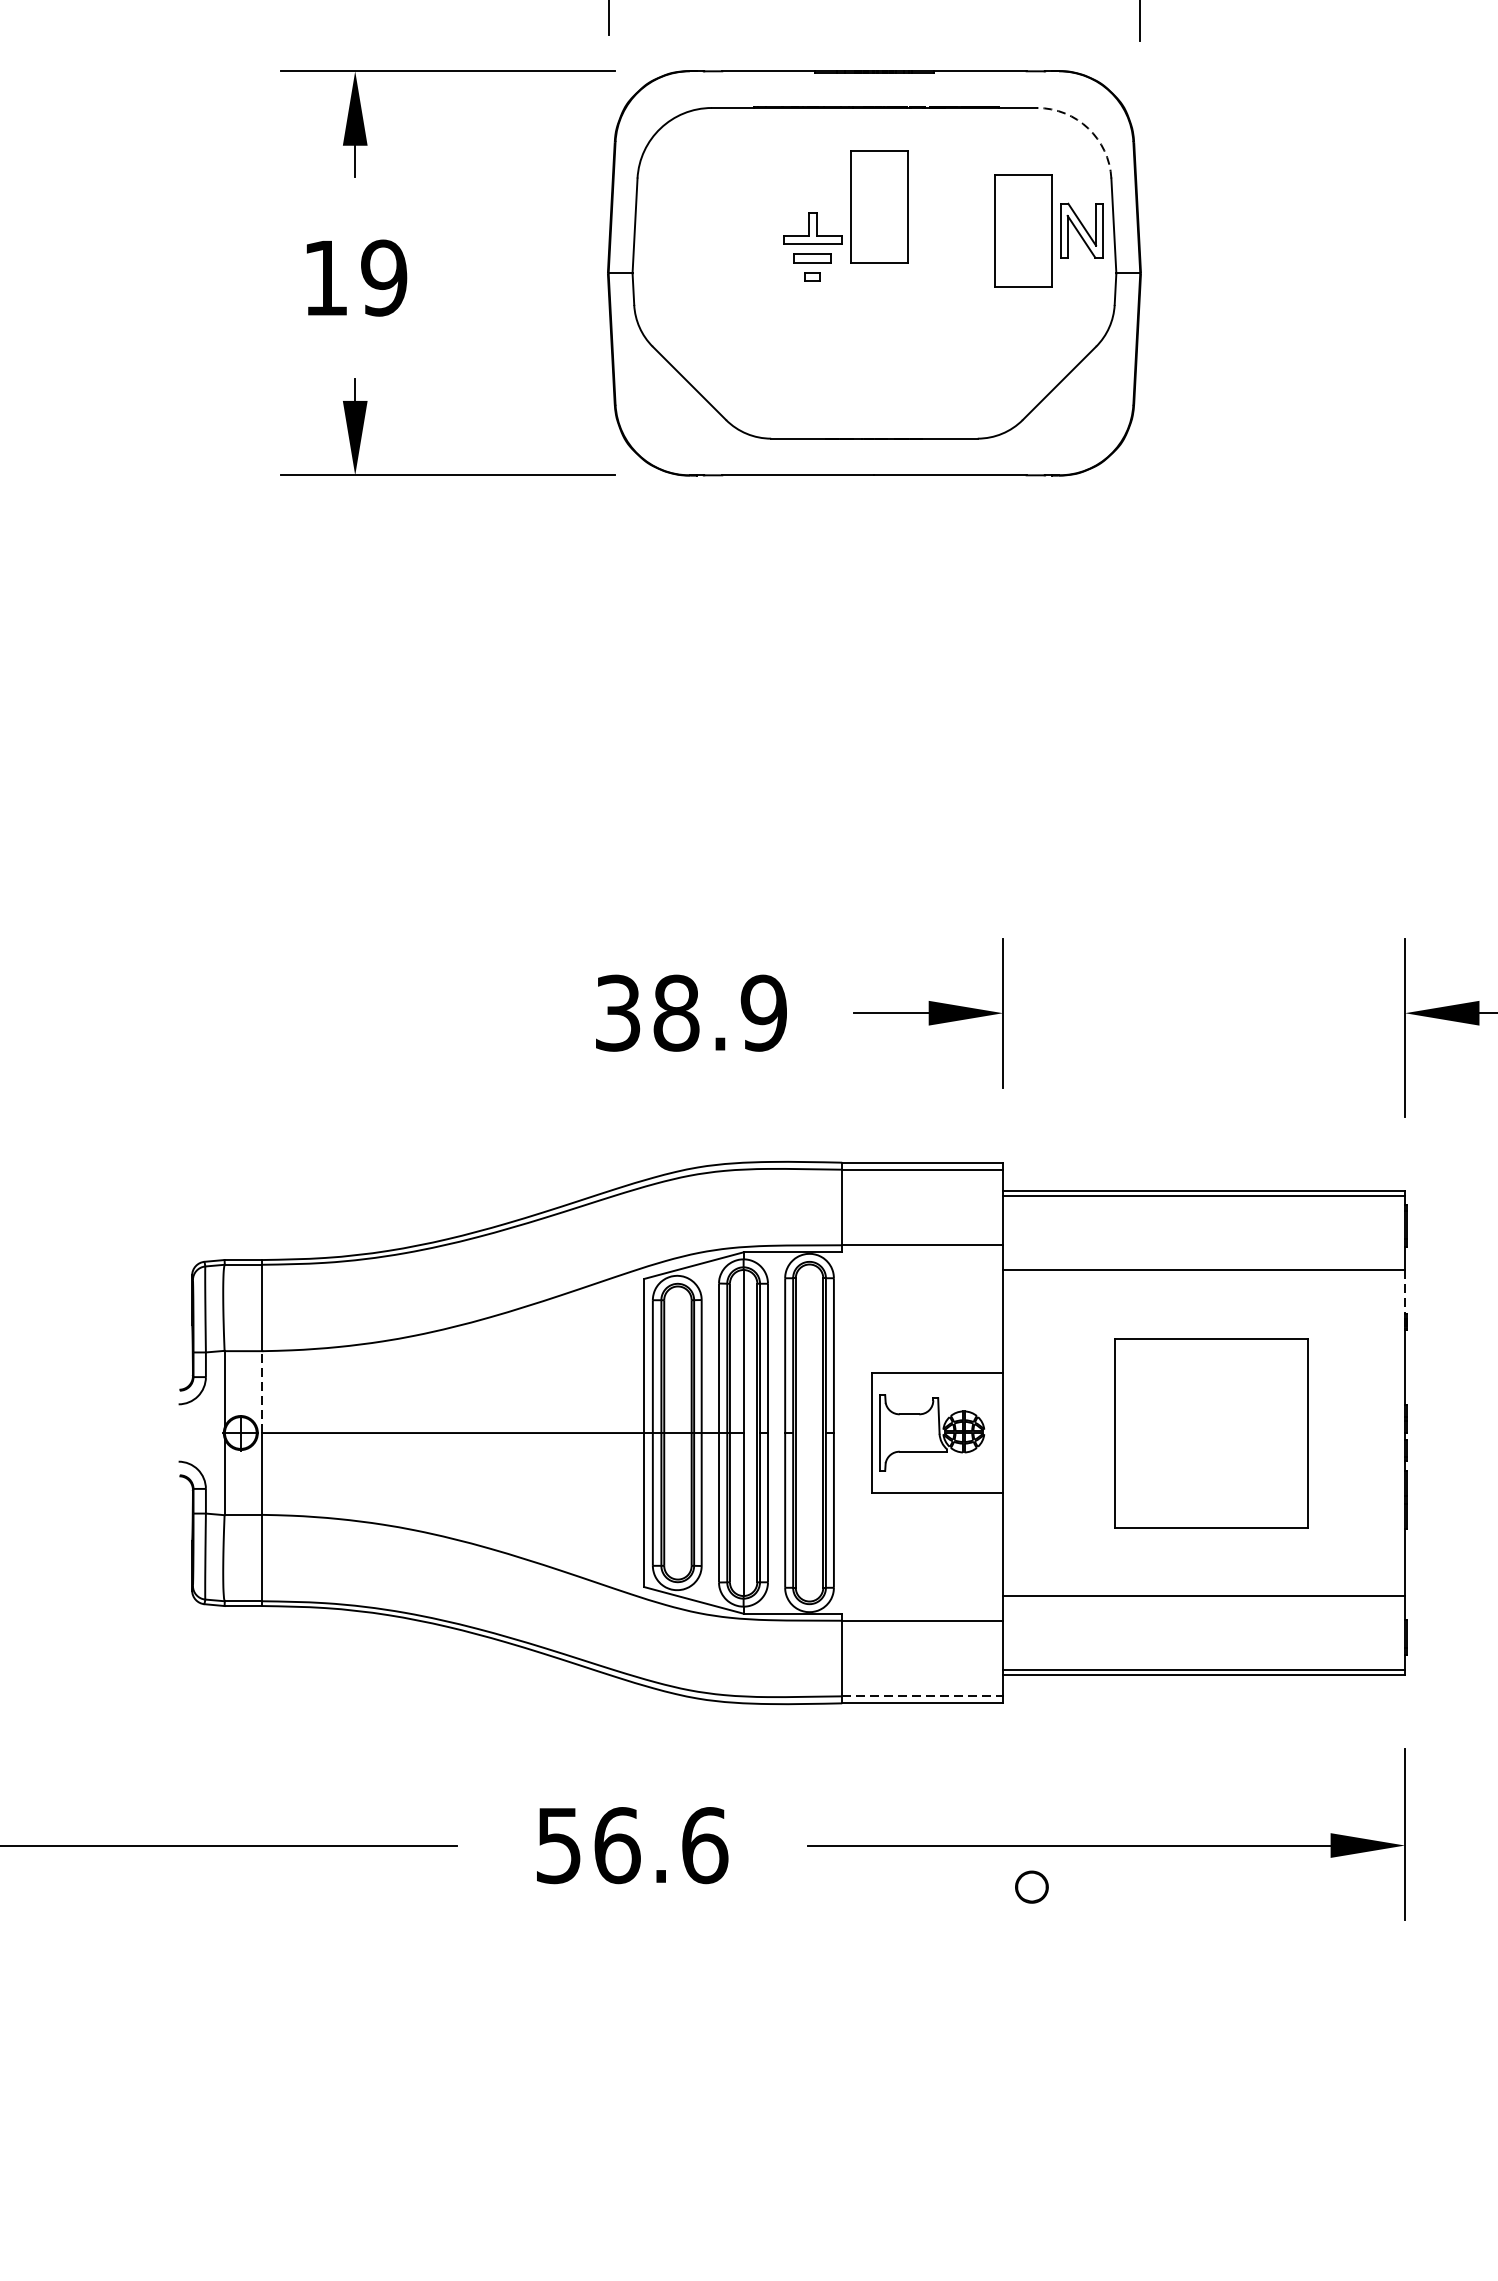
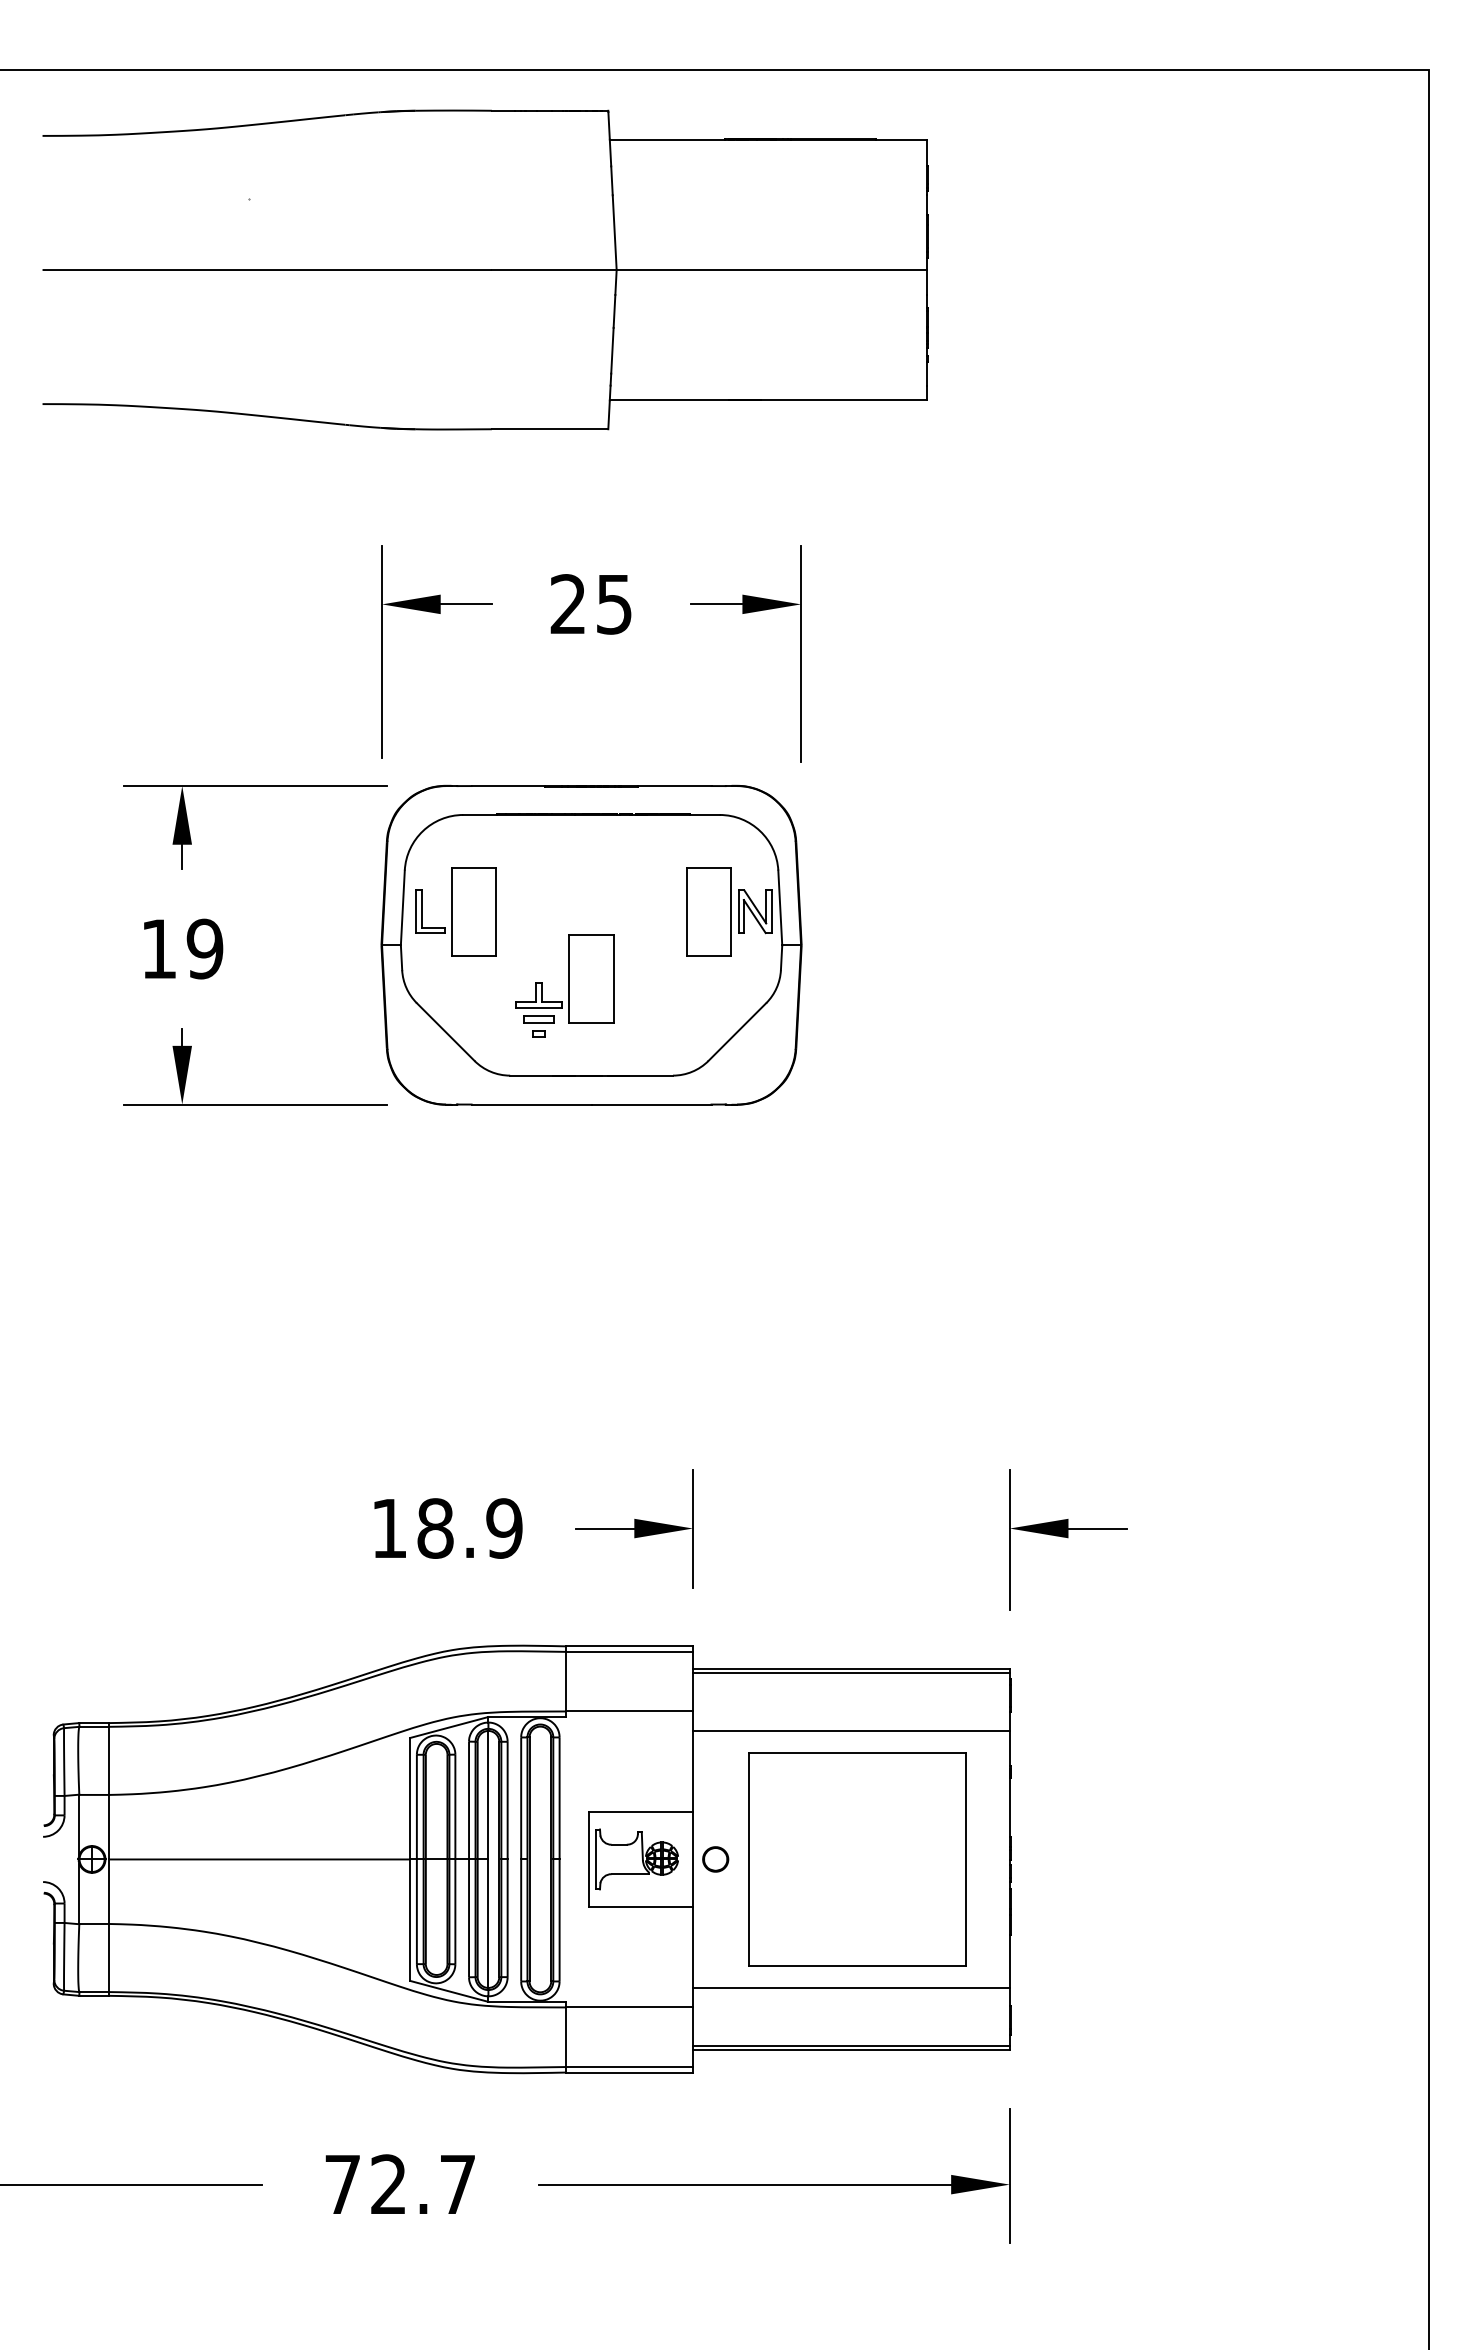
arc: (1088, 128) -> (760, 831), dashed -> solid
part: (845, 215) -> (564, 985), moved
part: (701, 230) -> (455, 911), added
text: (618, 1013) -> (389, 1528), 38.9 -> 18.9
line: (1404, 1293) -> (1009, 1749), dashed -> solid
line: (262, 1391) -> (109, 1826), dashed -> solid
part: (1211, 1433) -> (857, 1859), size x1.43
line: (923, 1696) -> (630, 2067), dashed -> solid
text: (632, 1845) -> (400, 2184), 56.6 -> 72.7
part: (1031, 1887) -> (715, 1859), moved

